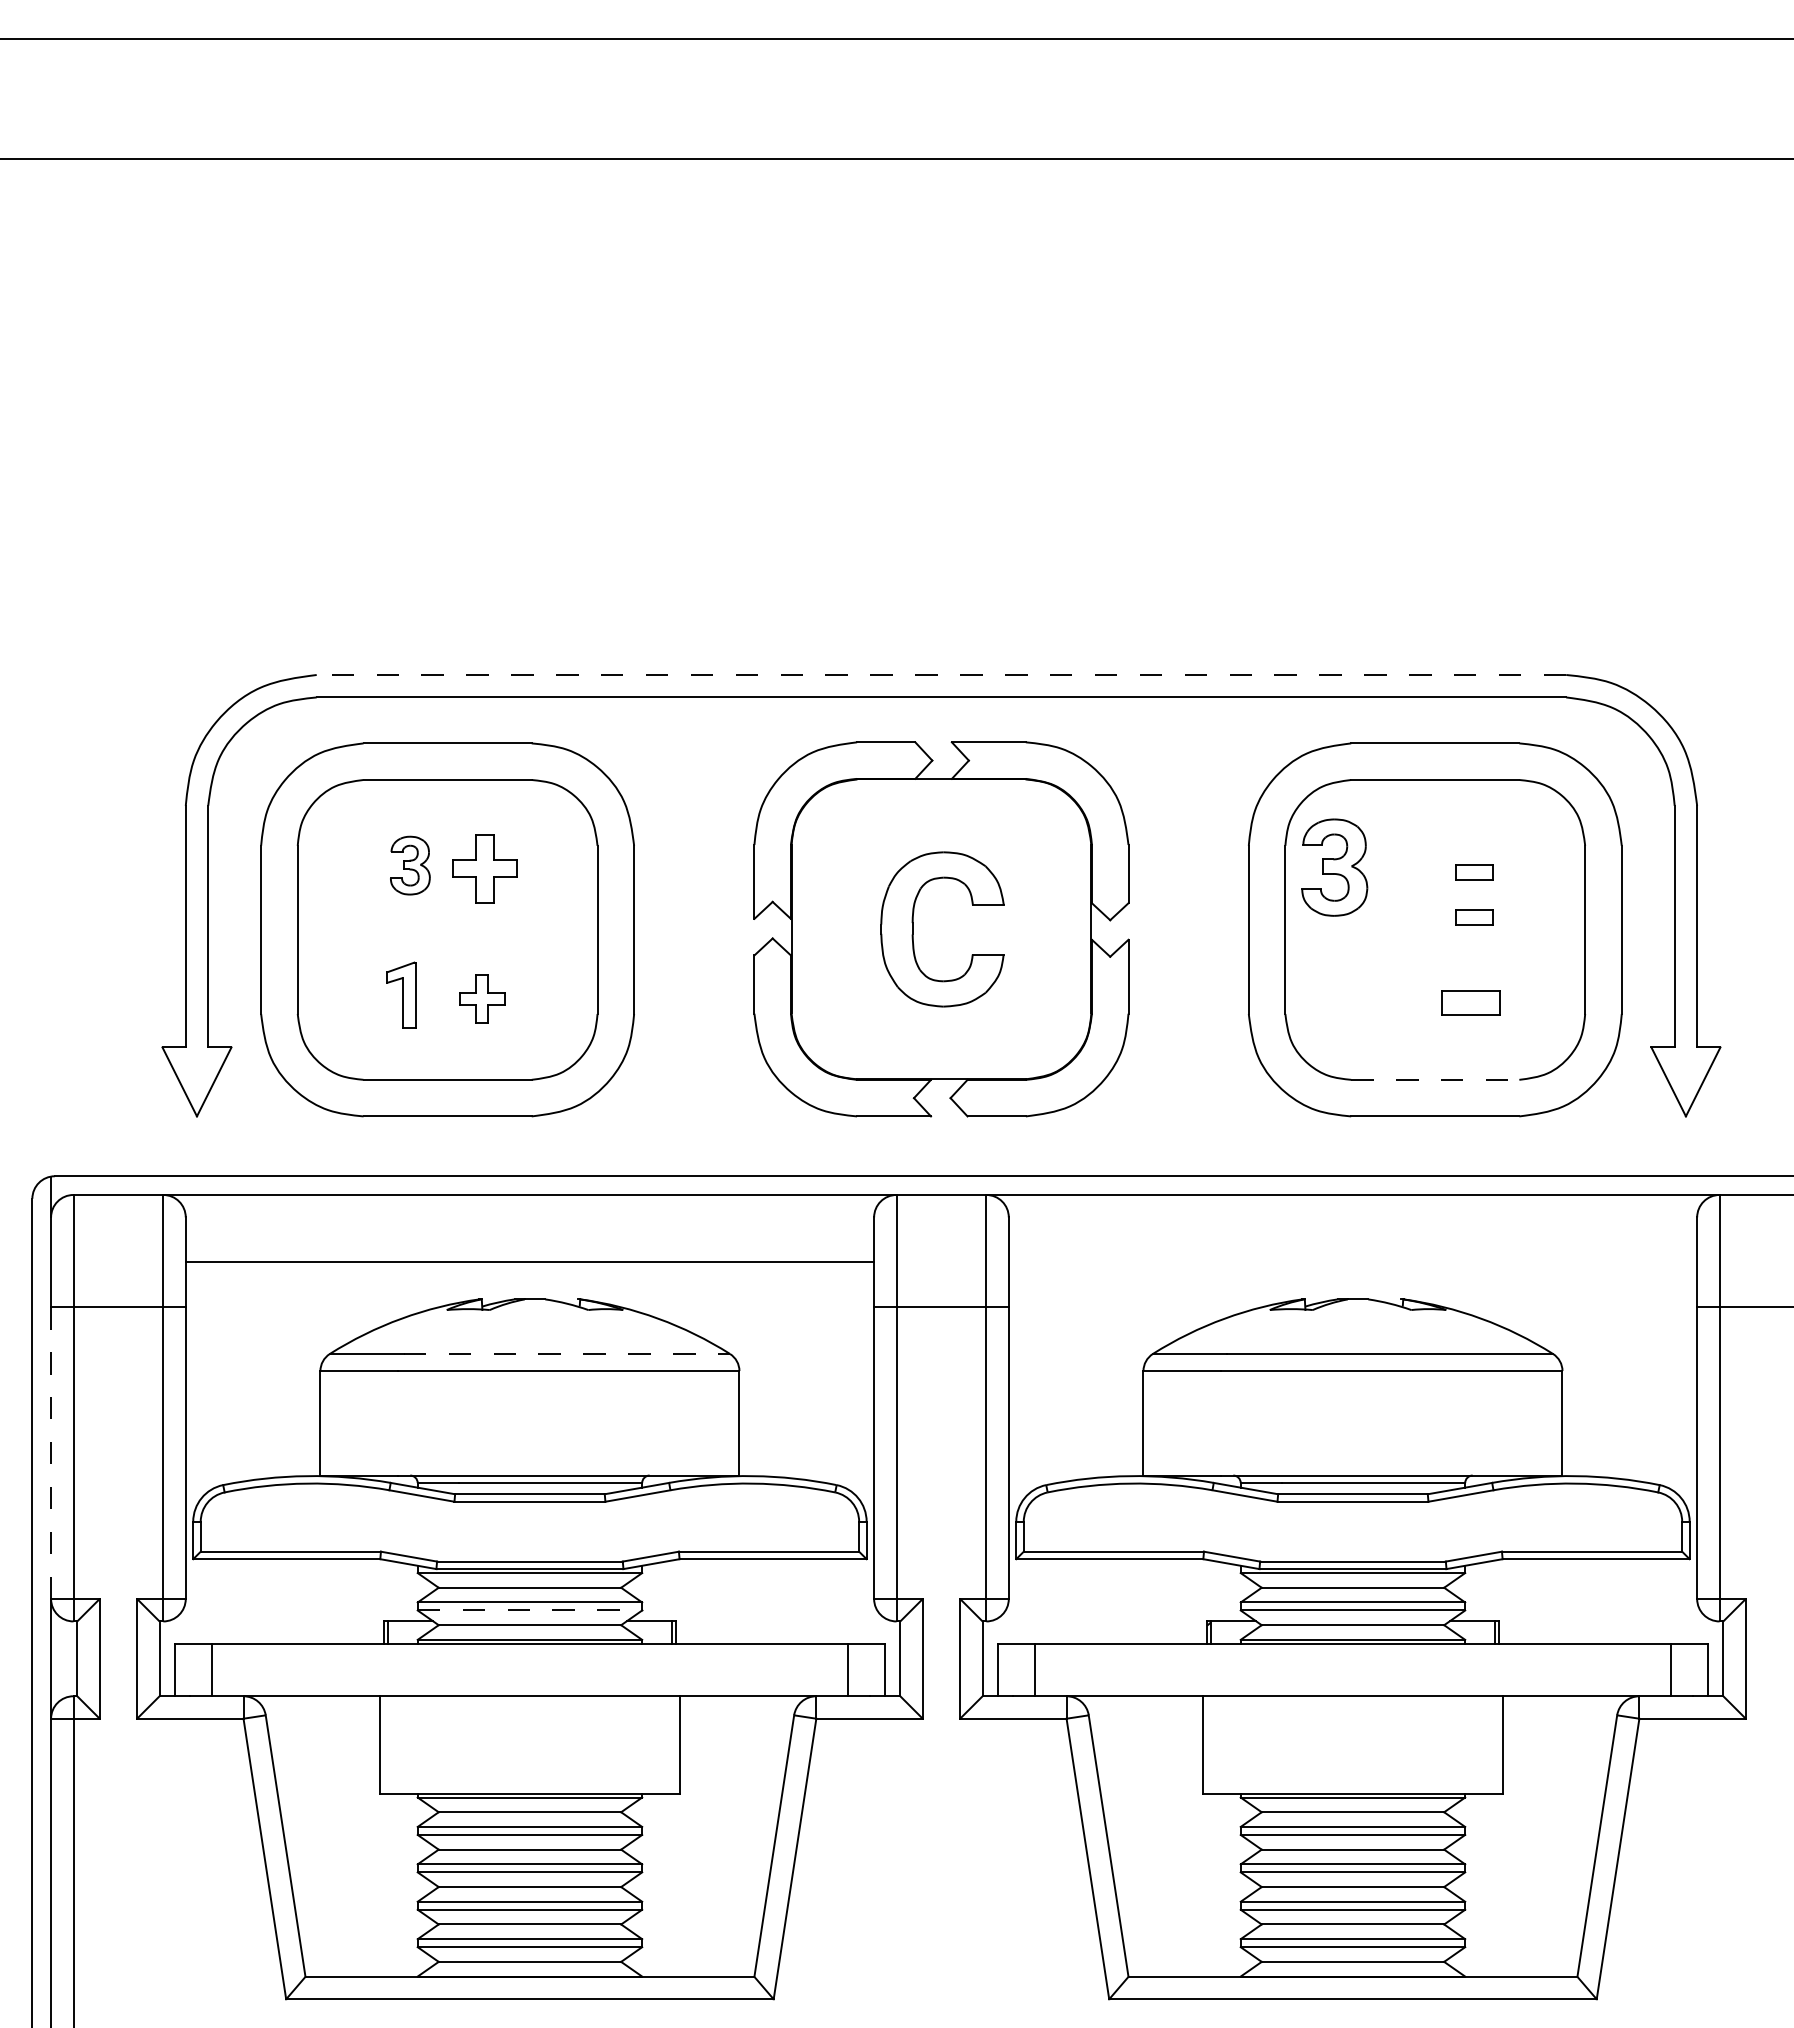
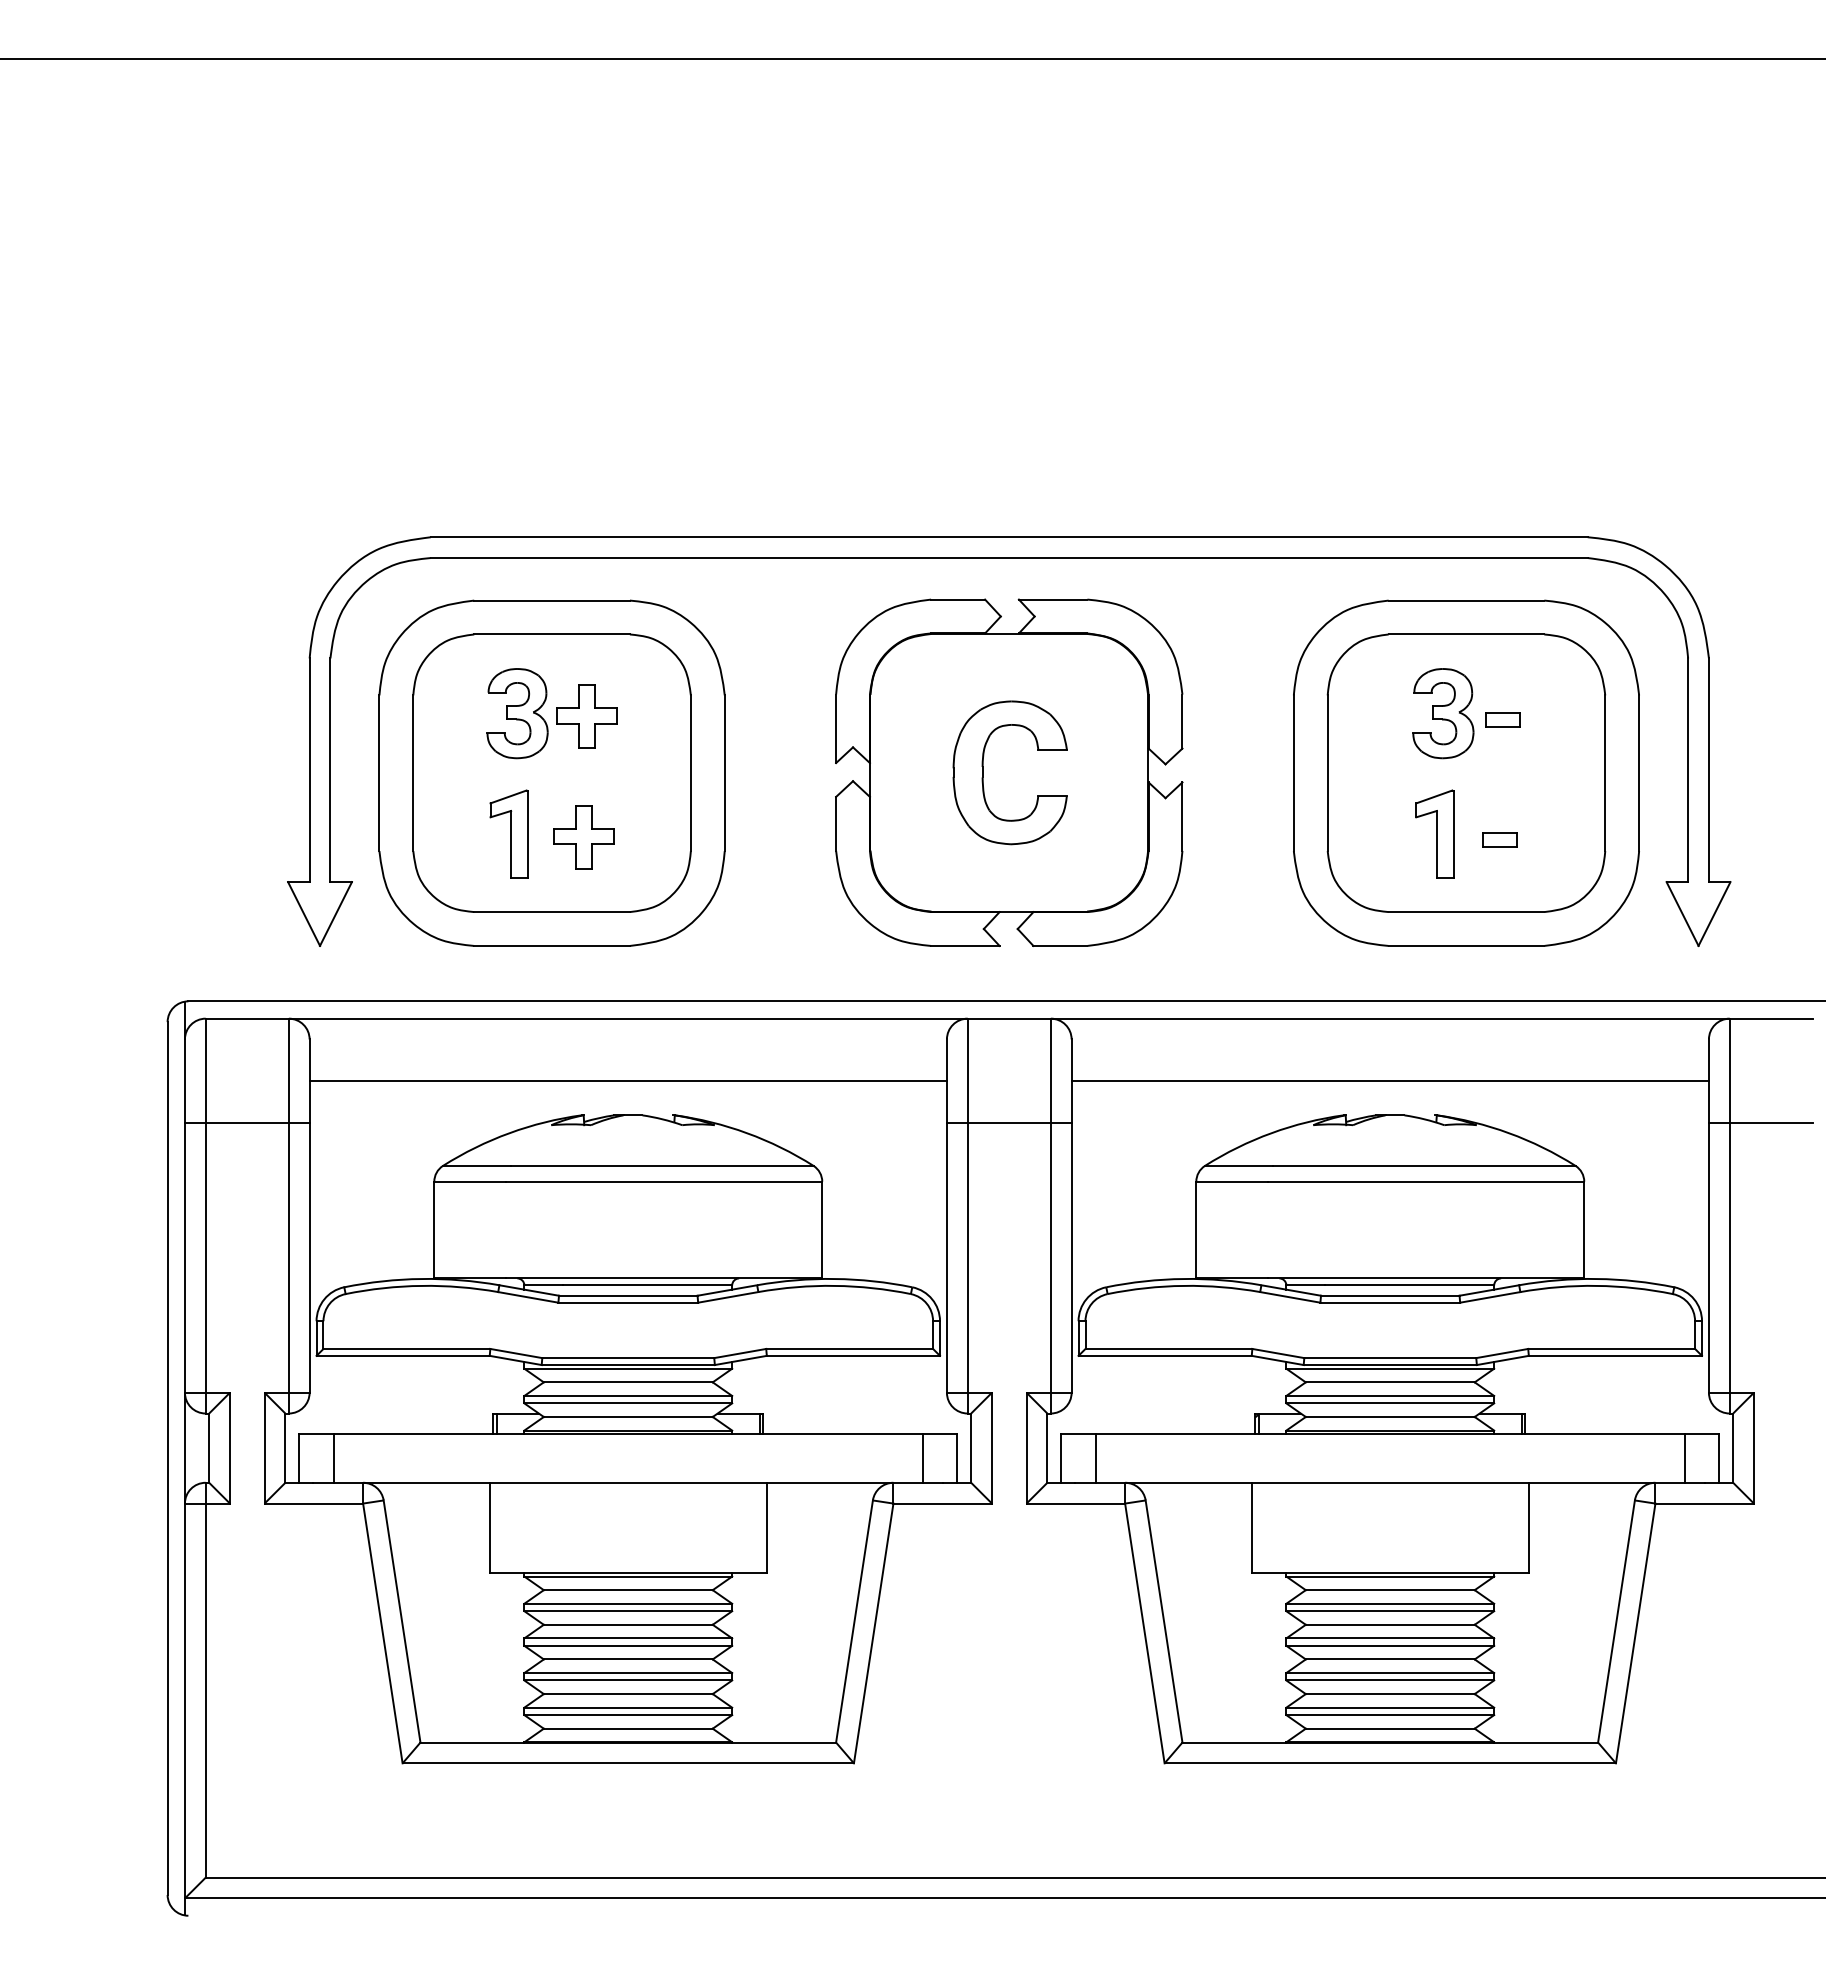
line: (940, 675) -> (1008, 537), dashed -> solid
part: (410, 865) -> (517, 713), size x1.67
part: (1334, 867) -> (1443, 713), moved
part: (1474, 917) -> (1502, 761), removed
part: (400, 994) -> (508, 833), size x1.43
part: (1400, 994) -> (1434, 833), added
part: (481, 999) -> (583, 837), size x1.43
part: (1470, 1001) -> (1499, 839), size x0.62
line: (1435, 1080) -> (1466, 912), dashed -> solid
line: (1352, 1262) -> (1389, 1081), added
line: (566, 1353) -> (662, 1165), dashed -> solid
line: (50, 1452) -> (184, 1257), dashed -> solid
line: (530, 1610) -> (628, 1403), dashed -> solid

